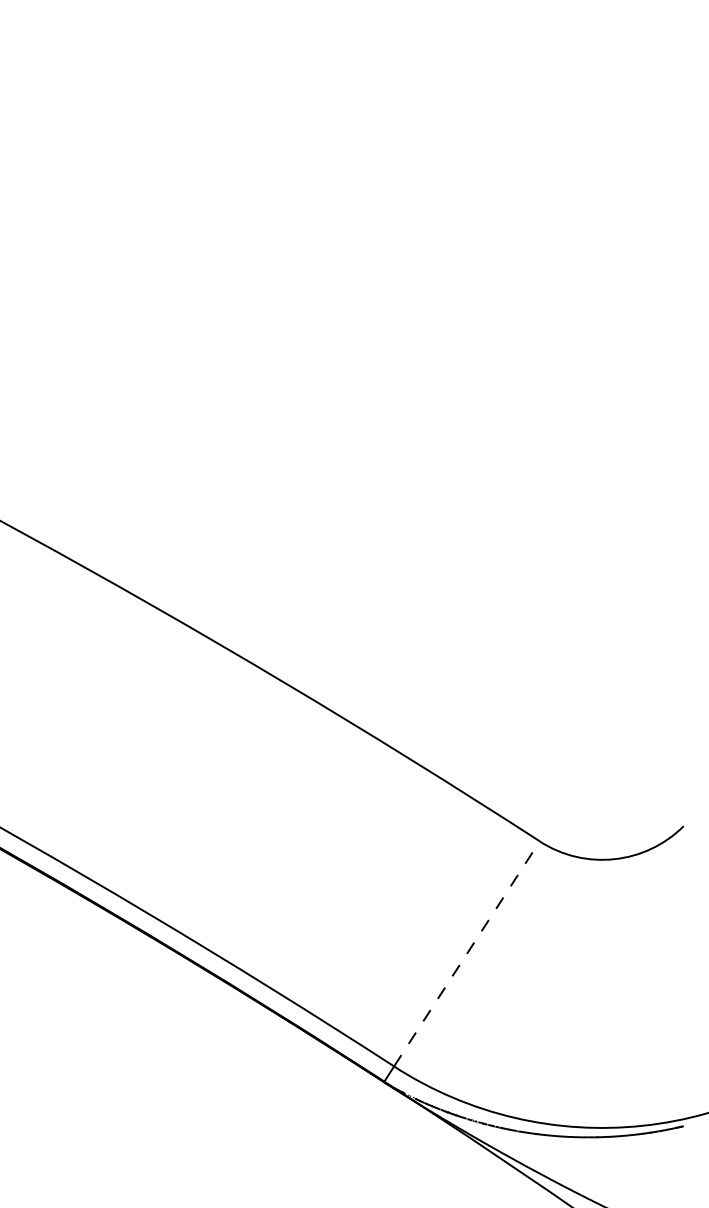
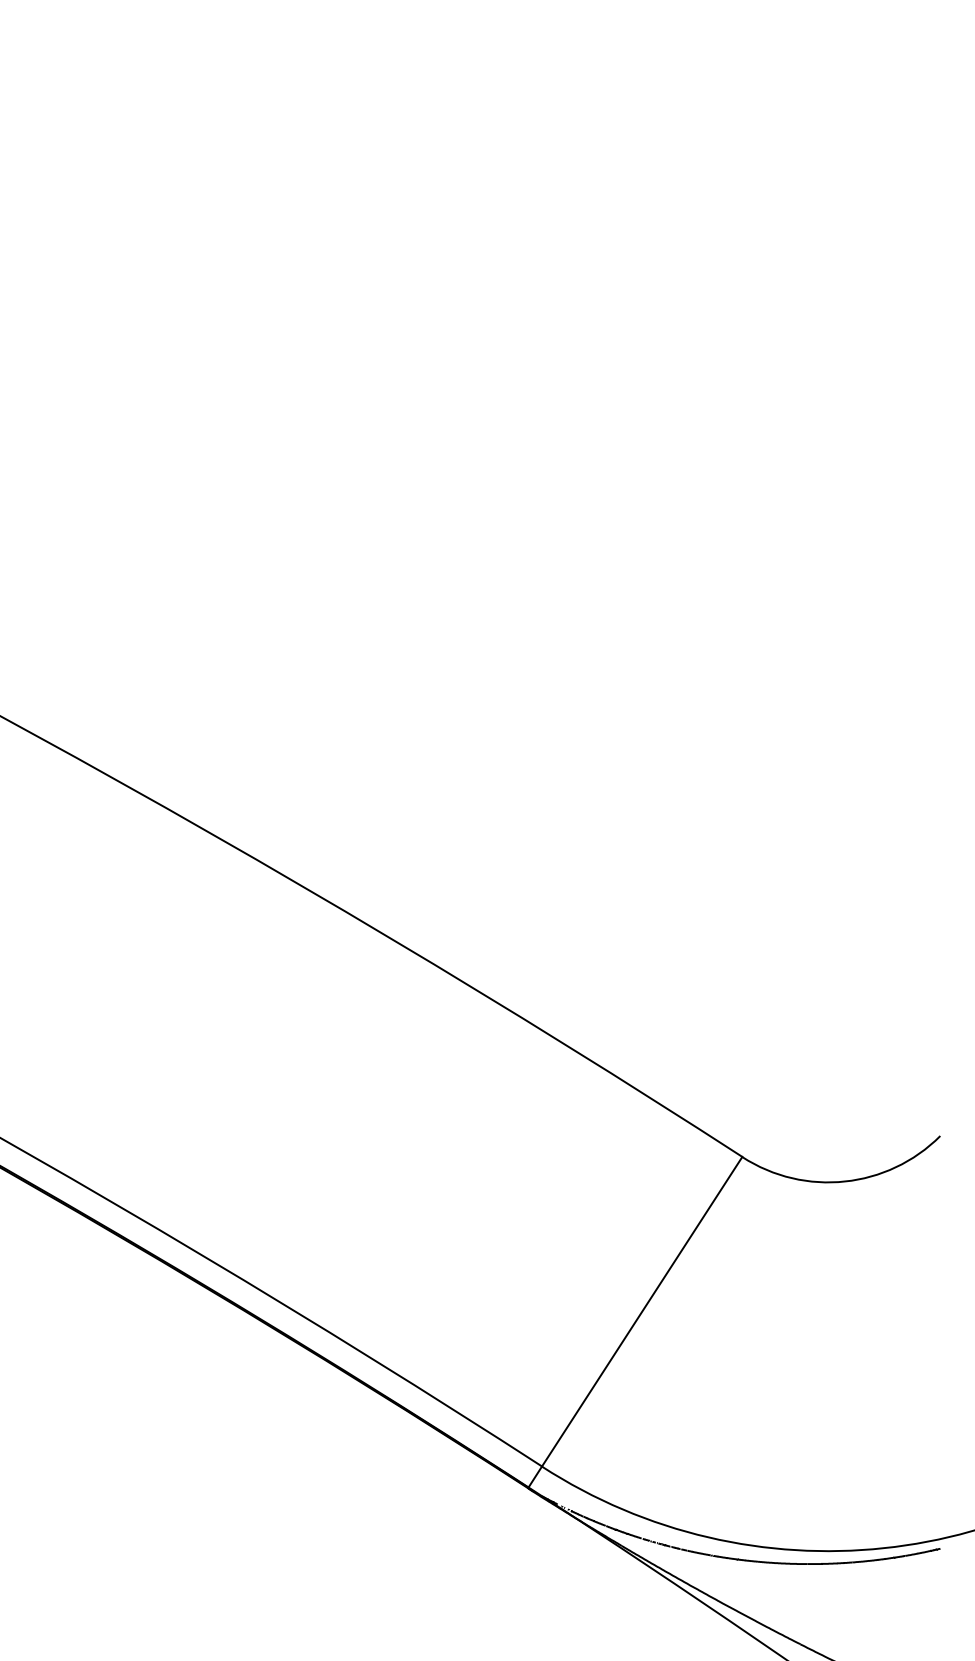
line: (467, 953) -> (642, 1311), dashed -> solid

